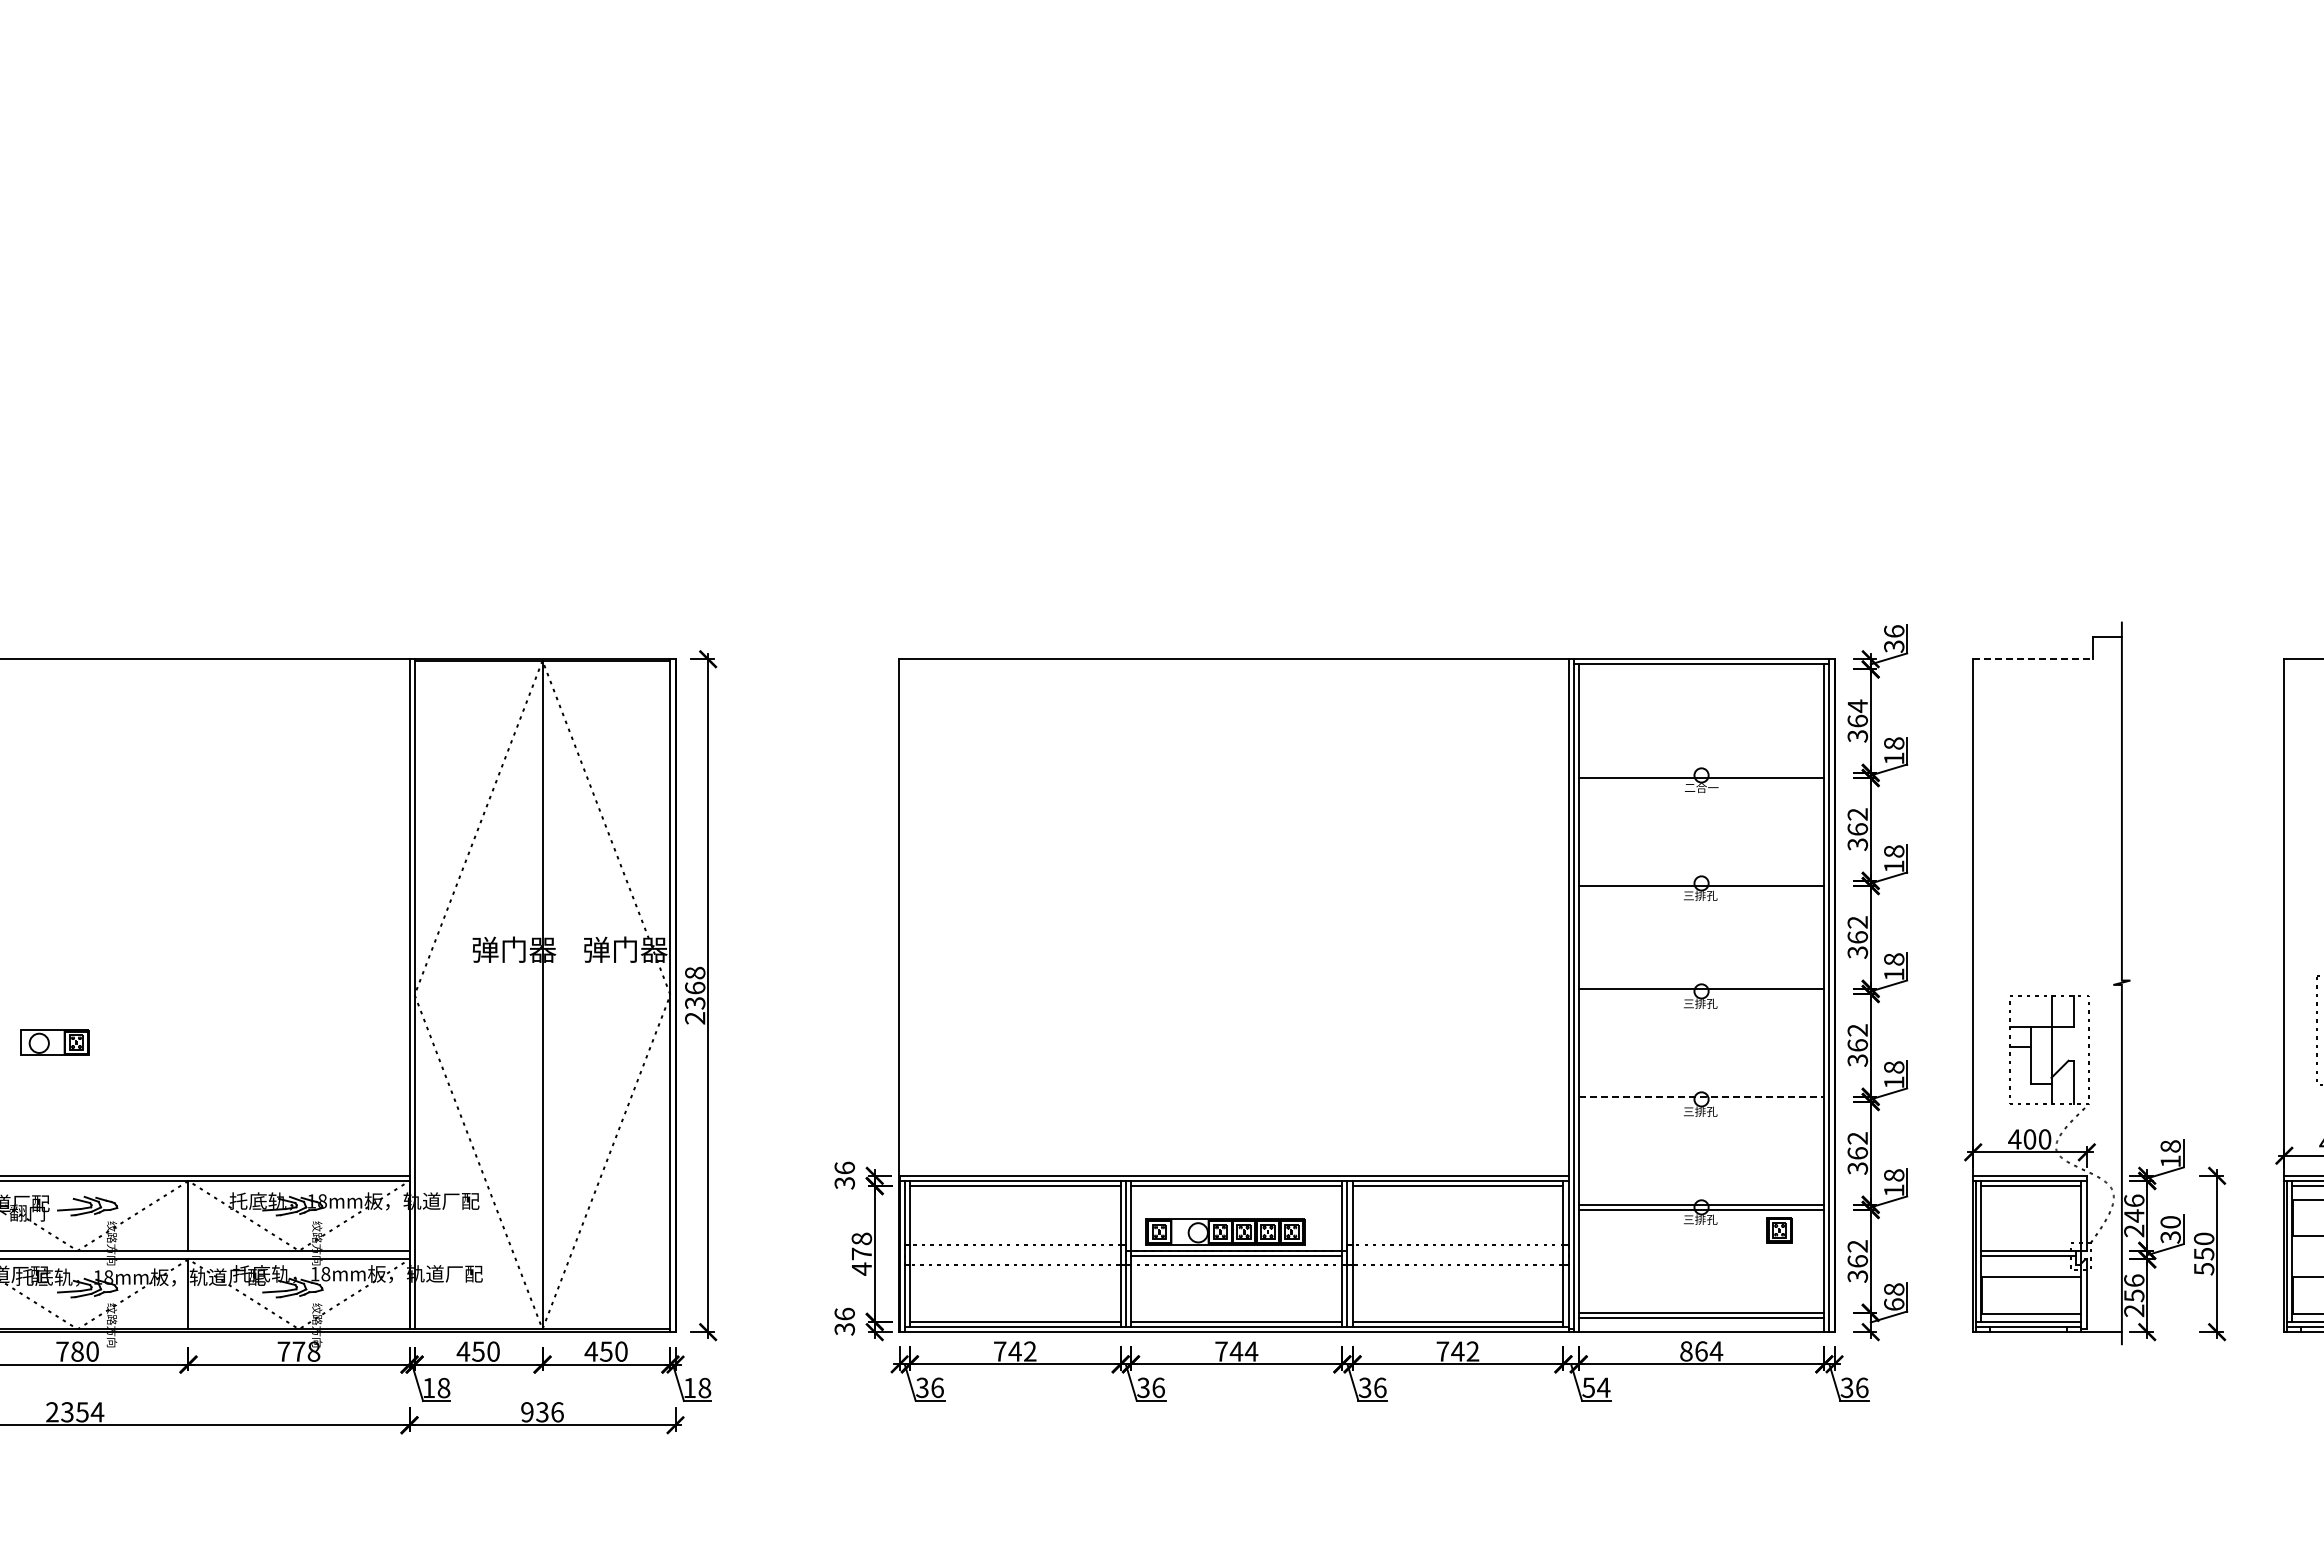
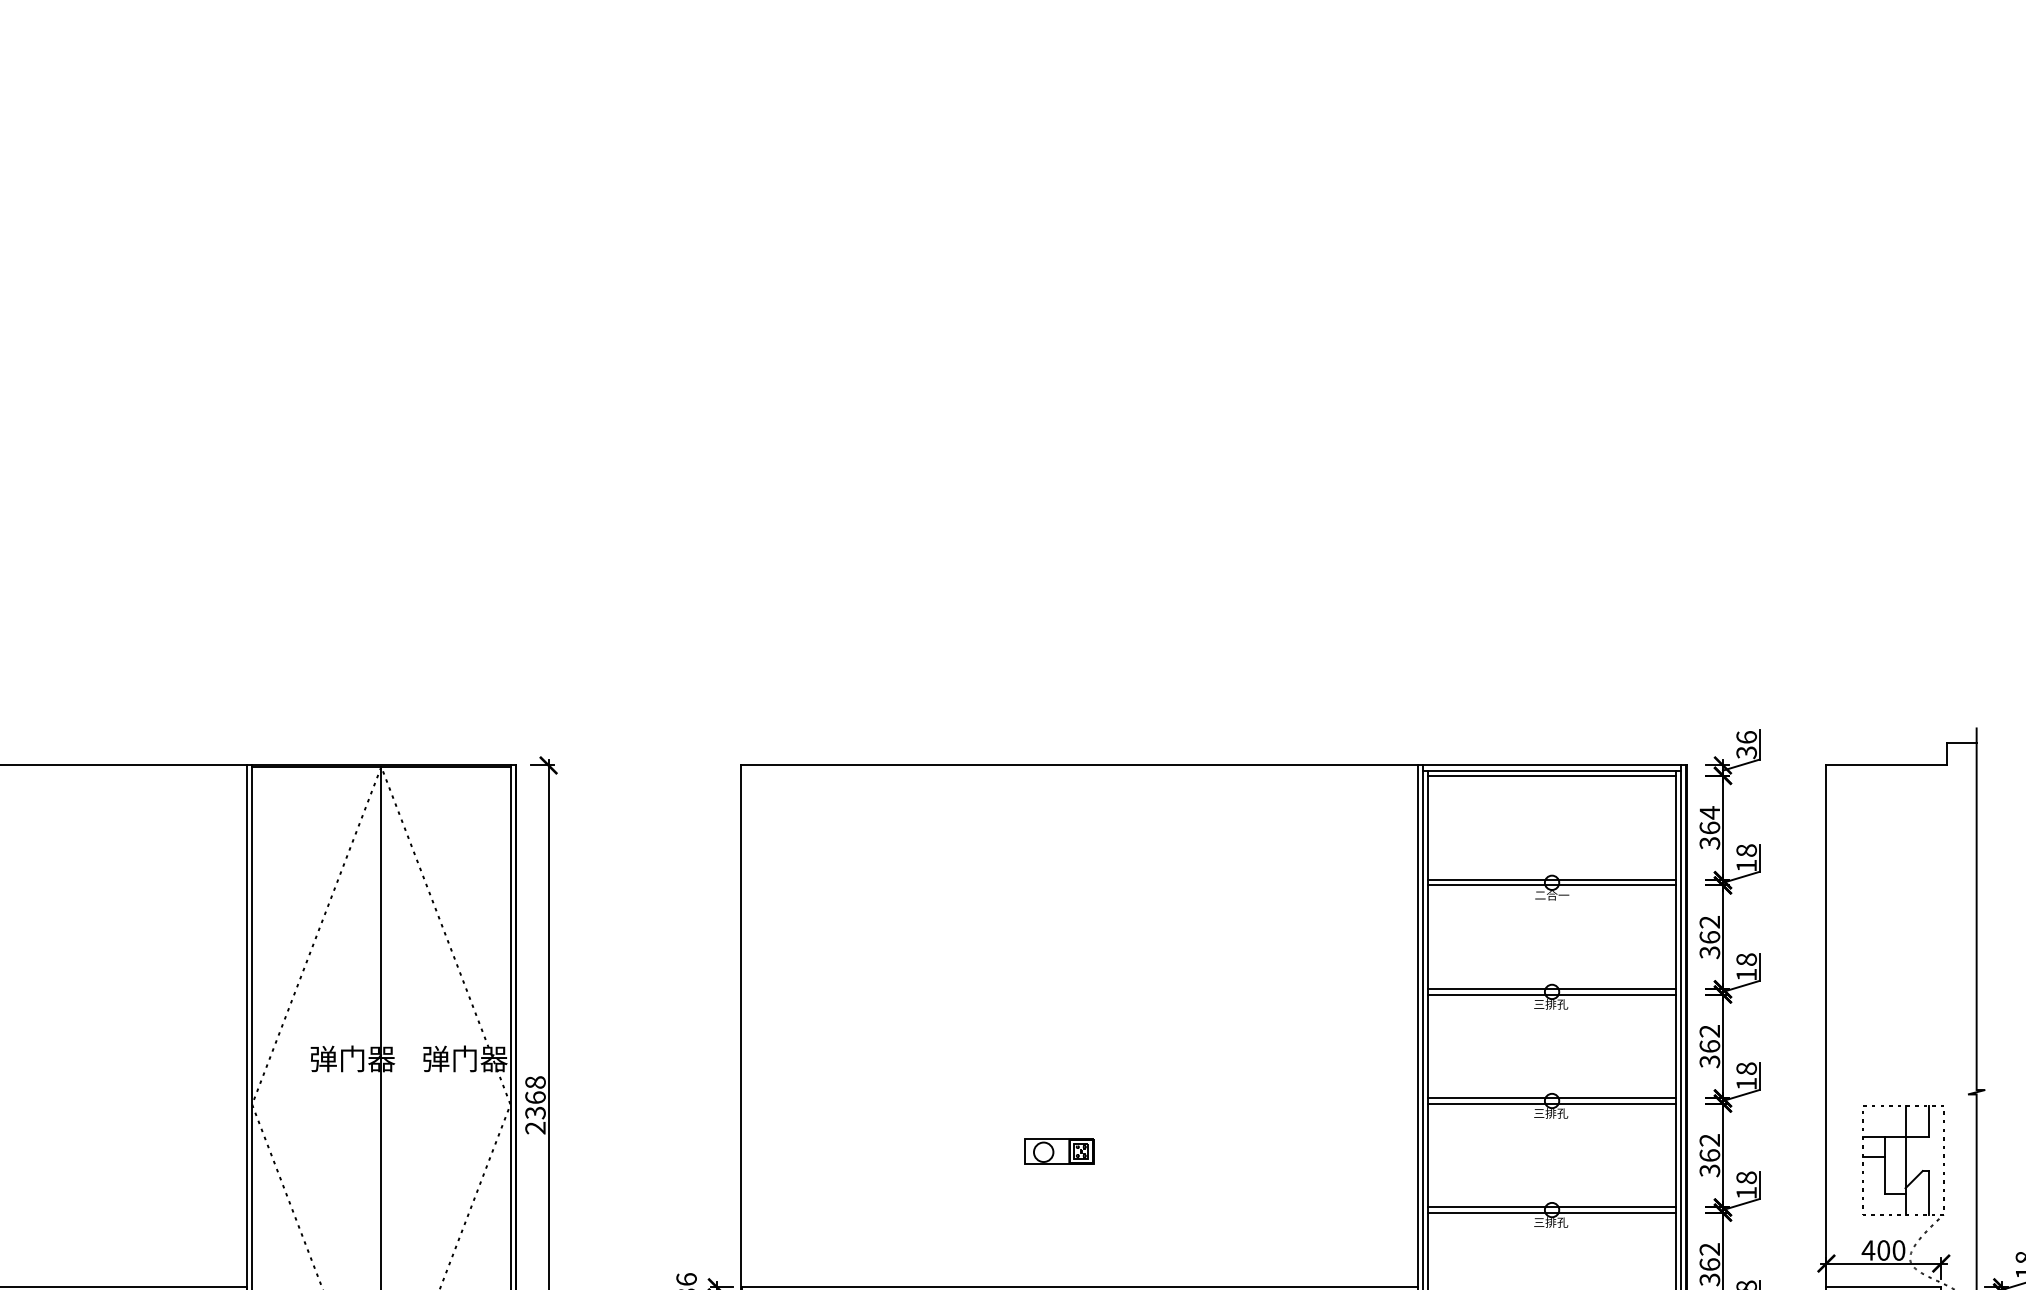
line: (2032, 659) -> (1886, 765), dashed -> solid
line: (1701, 669) -> (1551, 775), added
line: (1701, 772) -> (1551, 879), added
line: (1701, 880) -> (1551, 988), added
line: (1701, 993) -> (1551, 1103), added
part: (1213, 1041) -> (1059, 1151), added
line: (1701, 1096) -> (1551, 1207), dashed -> solid
line: (1701, 1101) -> (1551, 1212), added

